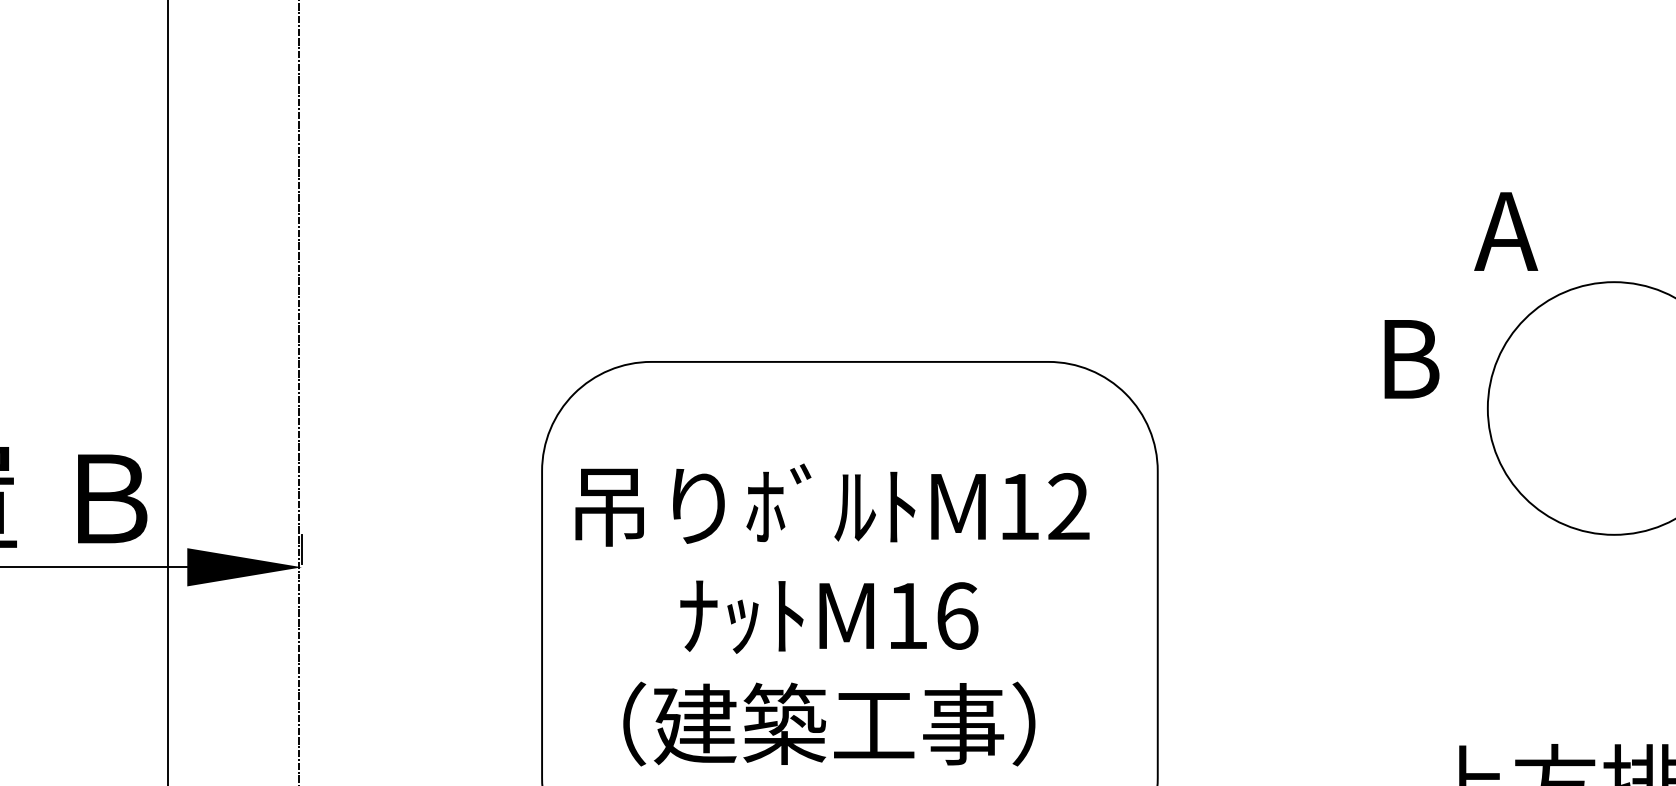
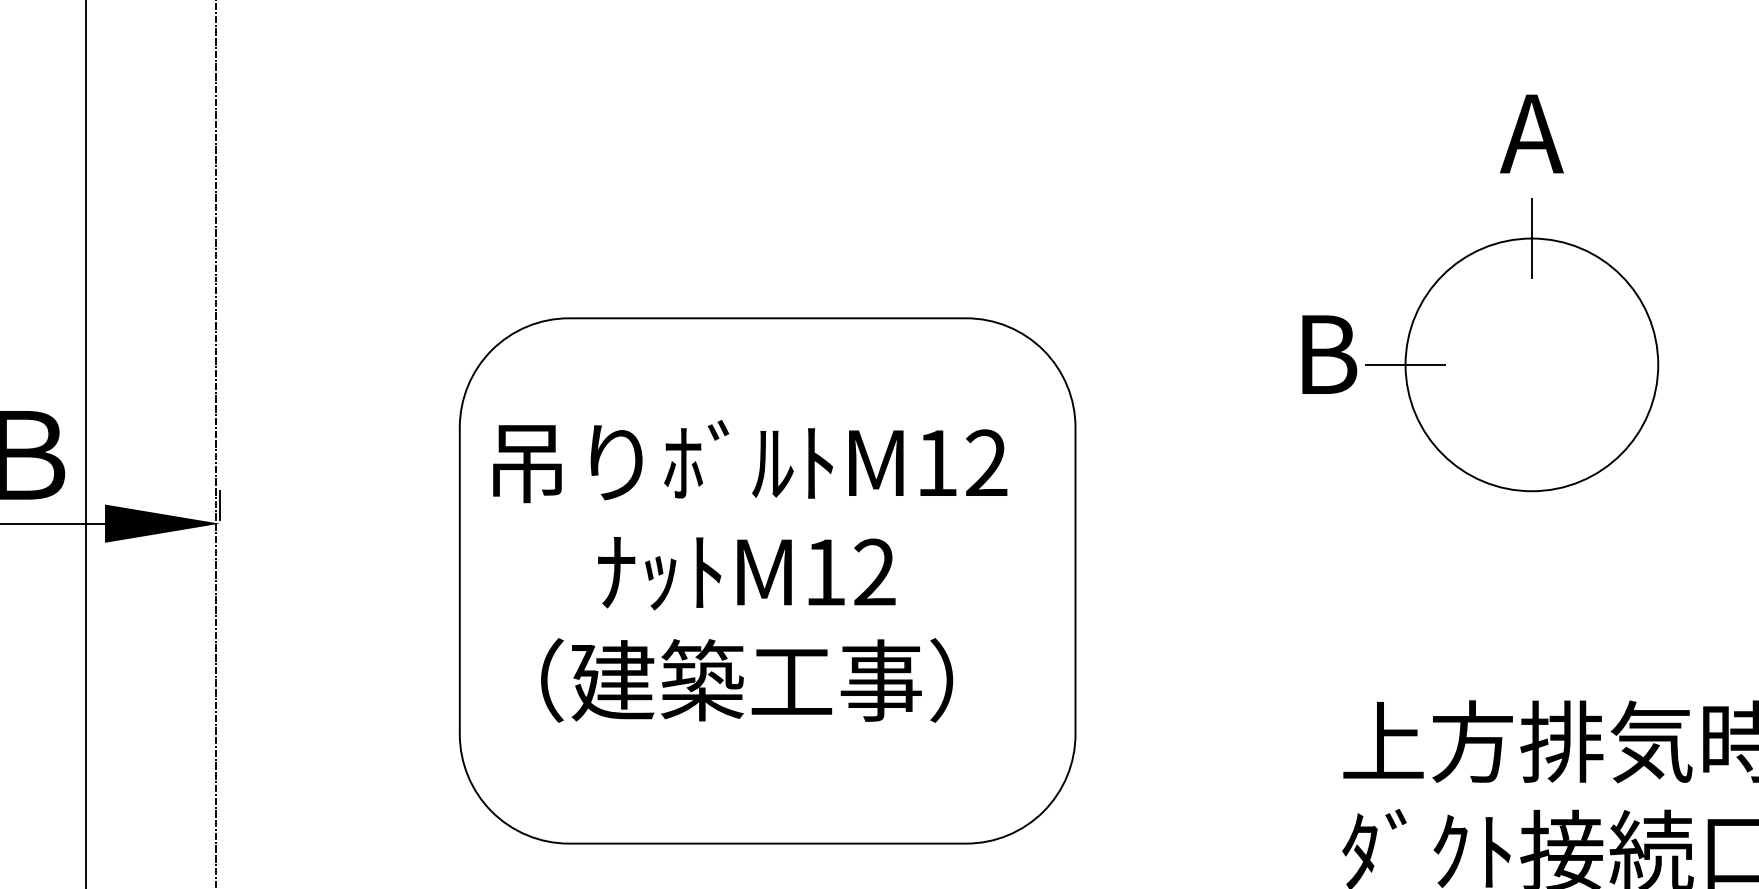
text: (1505, 231) -> (1531, 133), moved
line: (1613, 282) -> (1531, 238), added
text: (1411, 359) -> (1329, 354), moved
line: (1487, 408) -> (1405, 364), added
text: (957, 616) -> (875, 572), M16 -> M12

